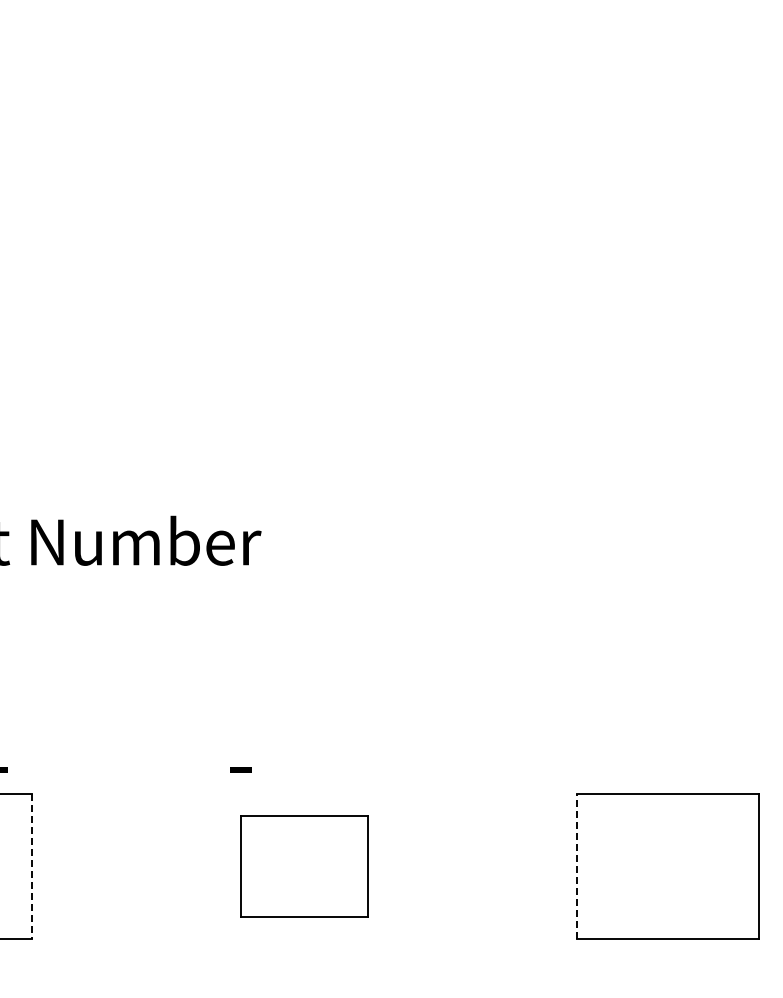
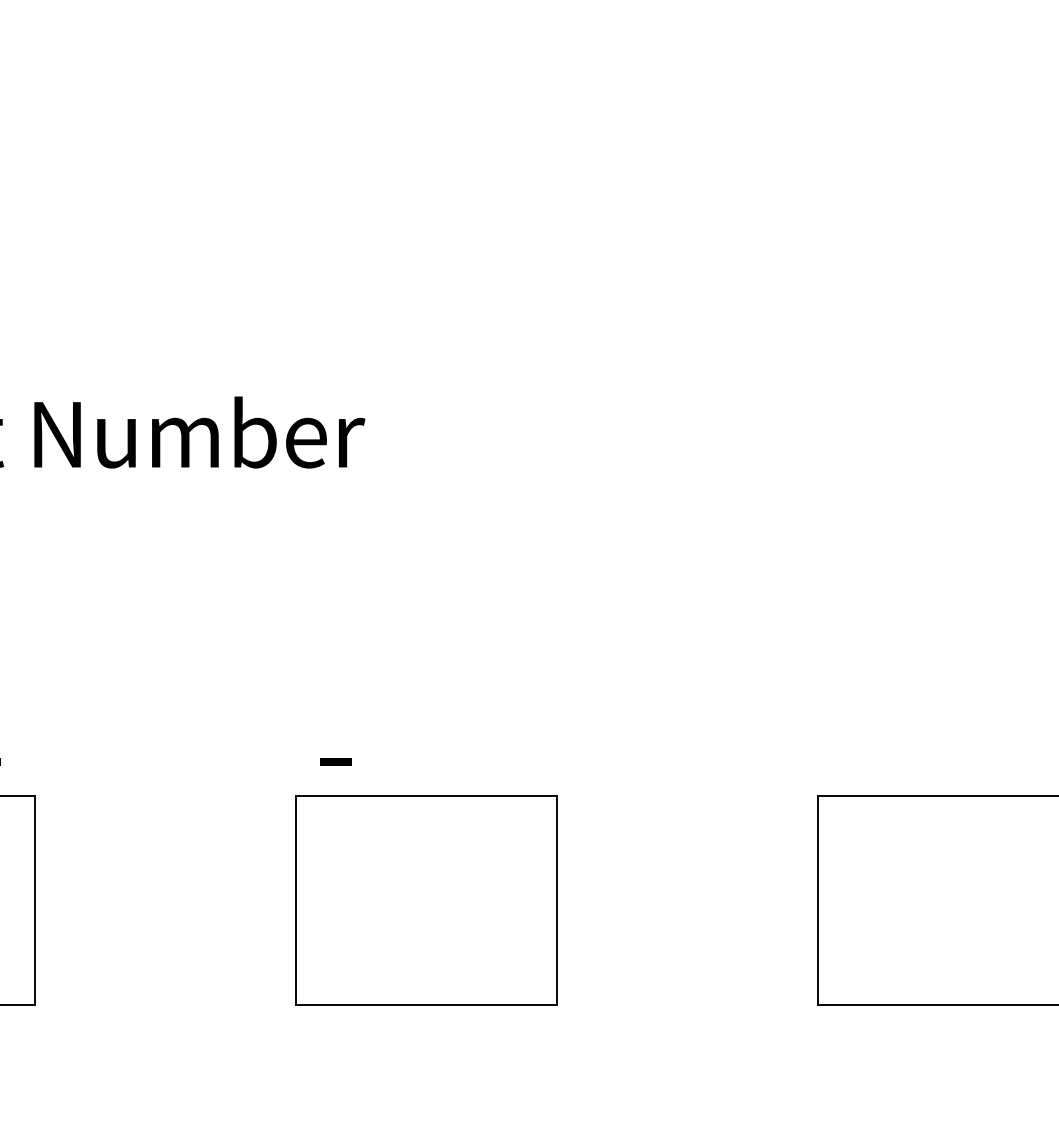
line: (31, 866) -> (34, 900), dashed -> solid
part: (303, 866) -> (425, 900), size x1.43
line: (577, 866) -> (819, 900), dashed -> solid

